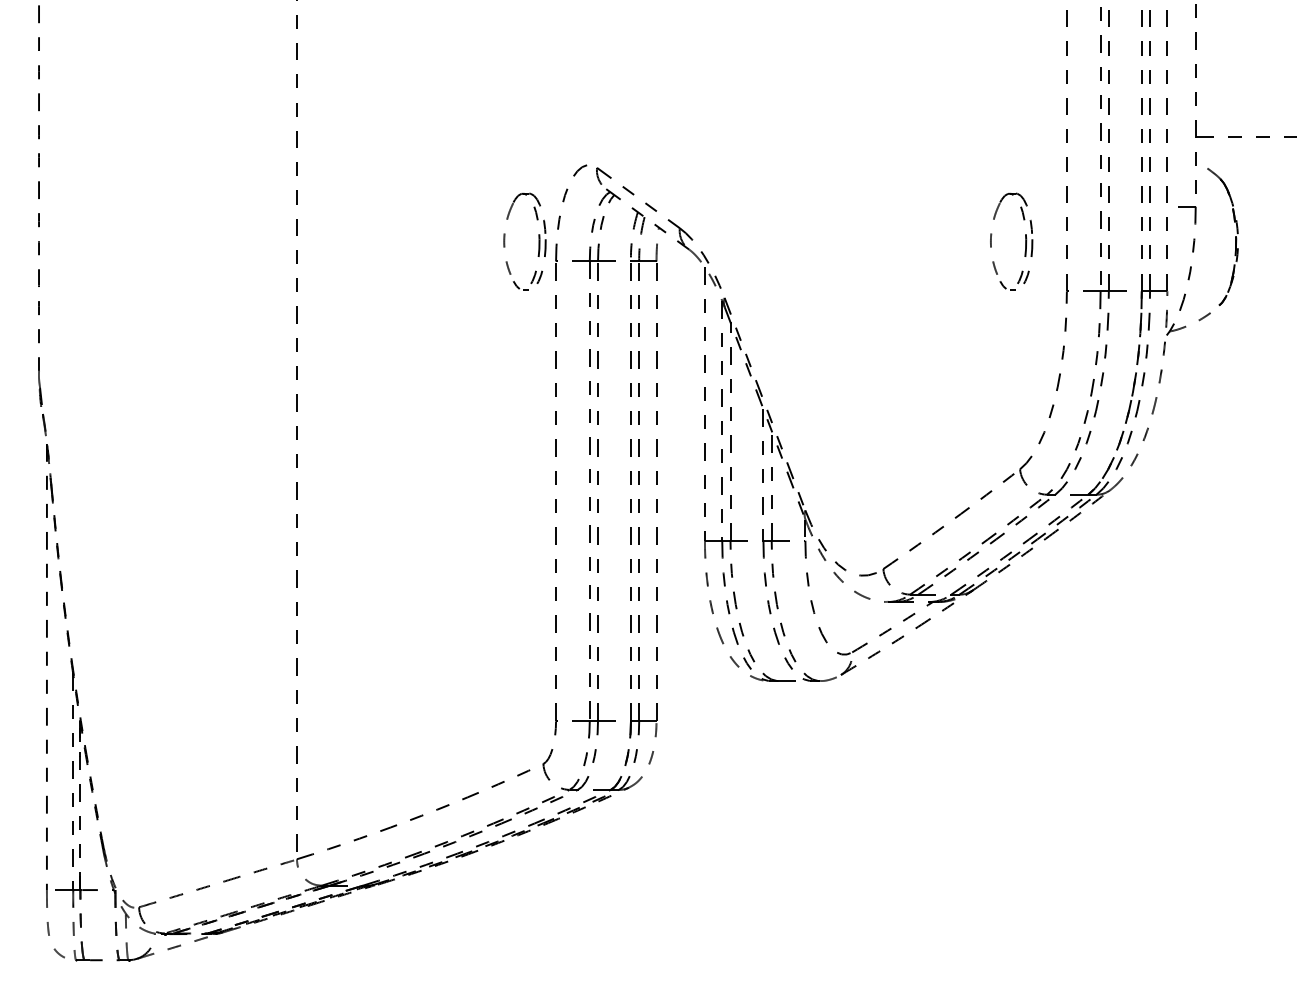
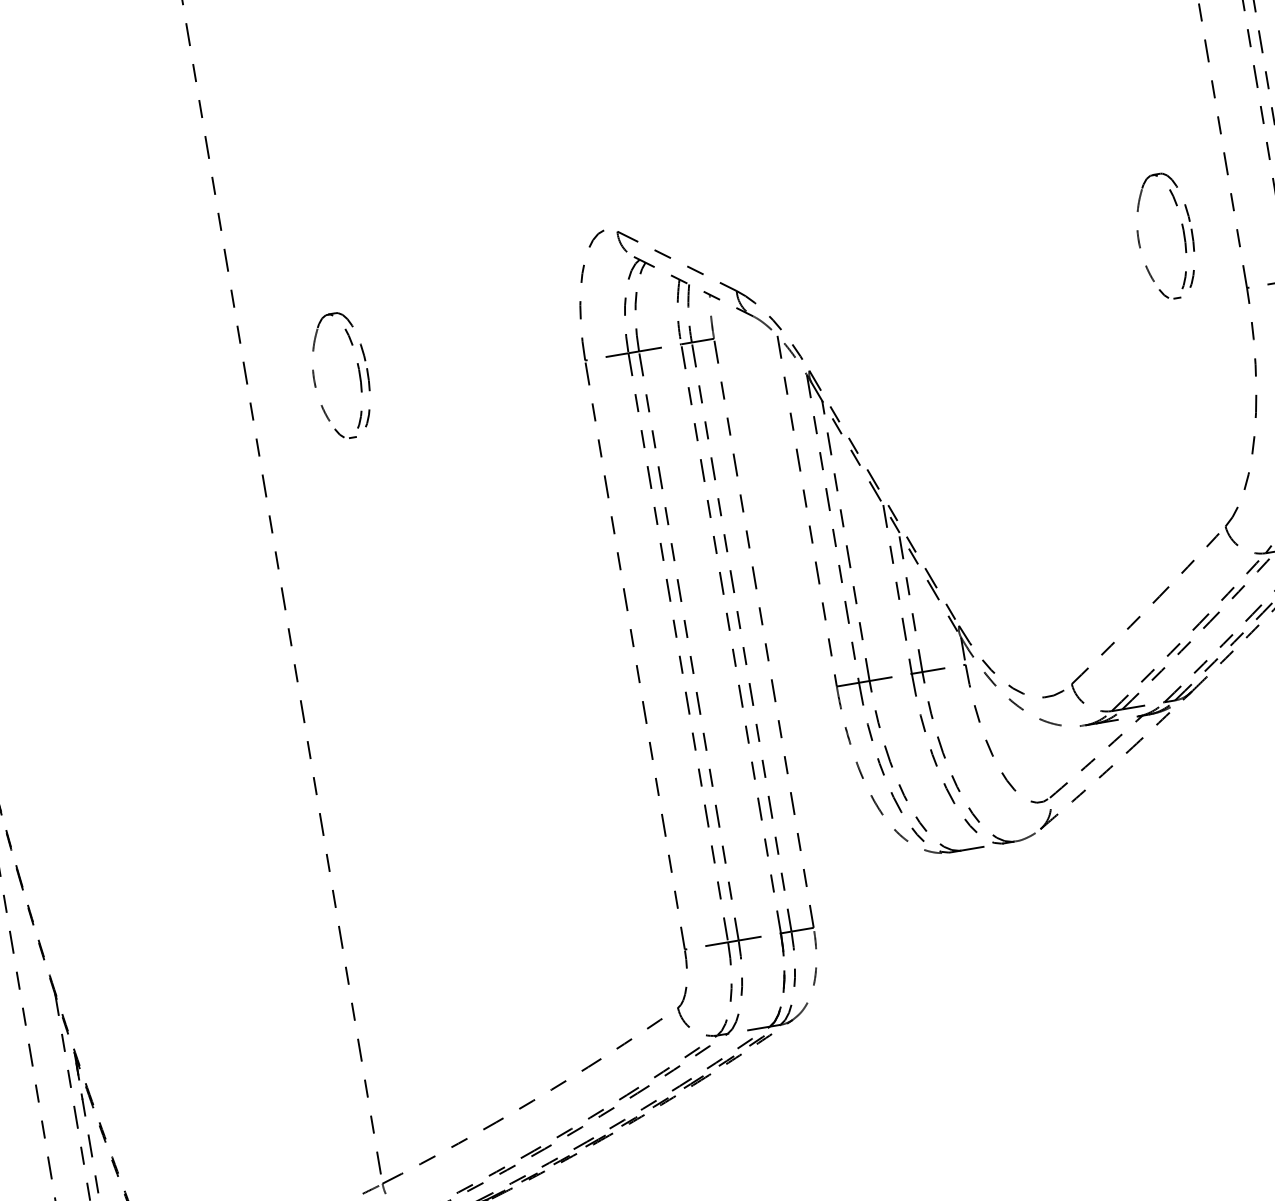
part: (538, 241) -> (358, 372), moved

